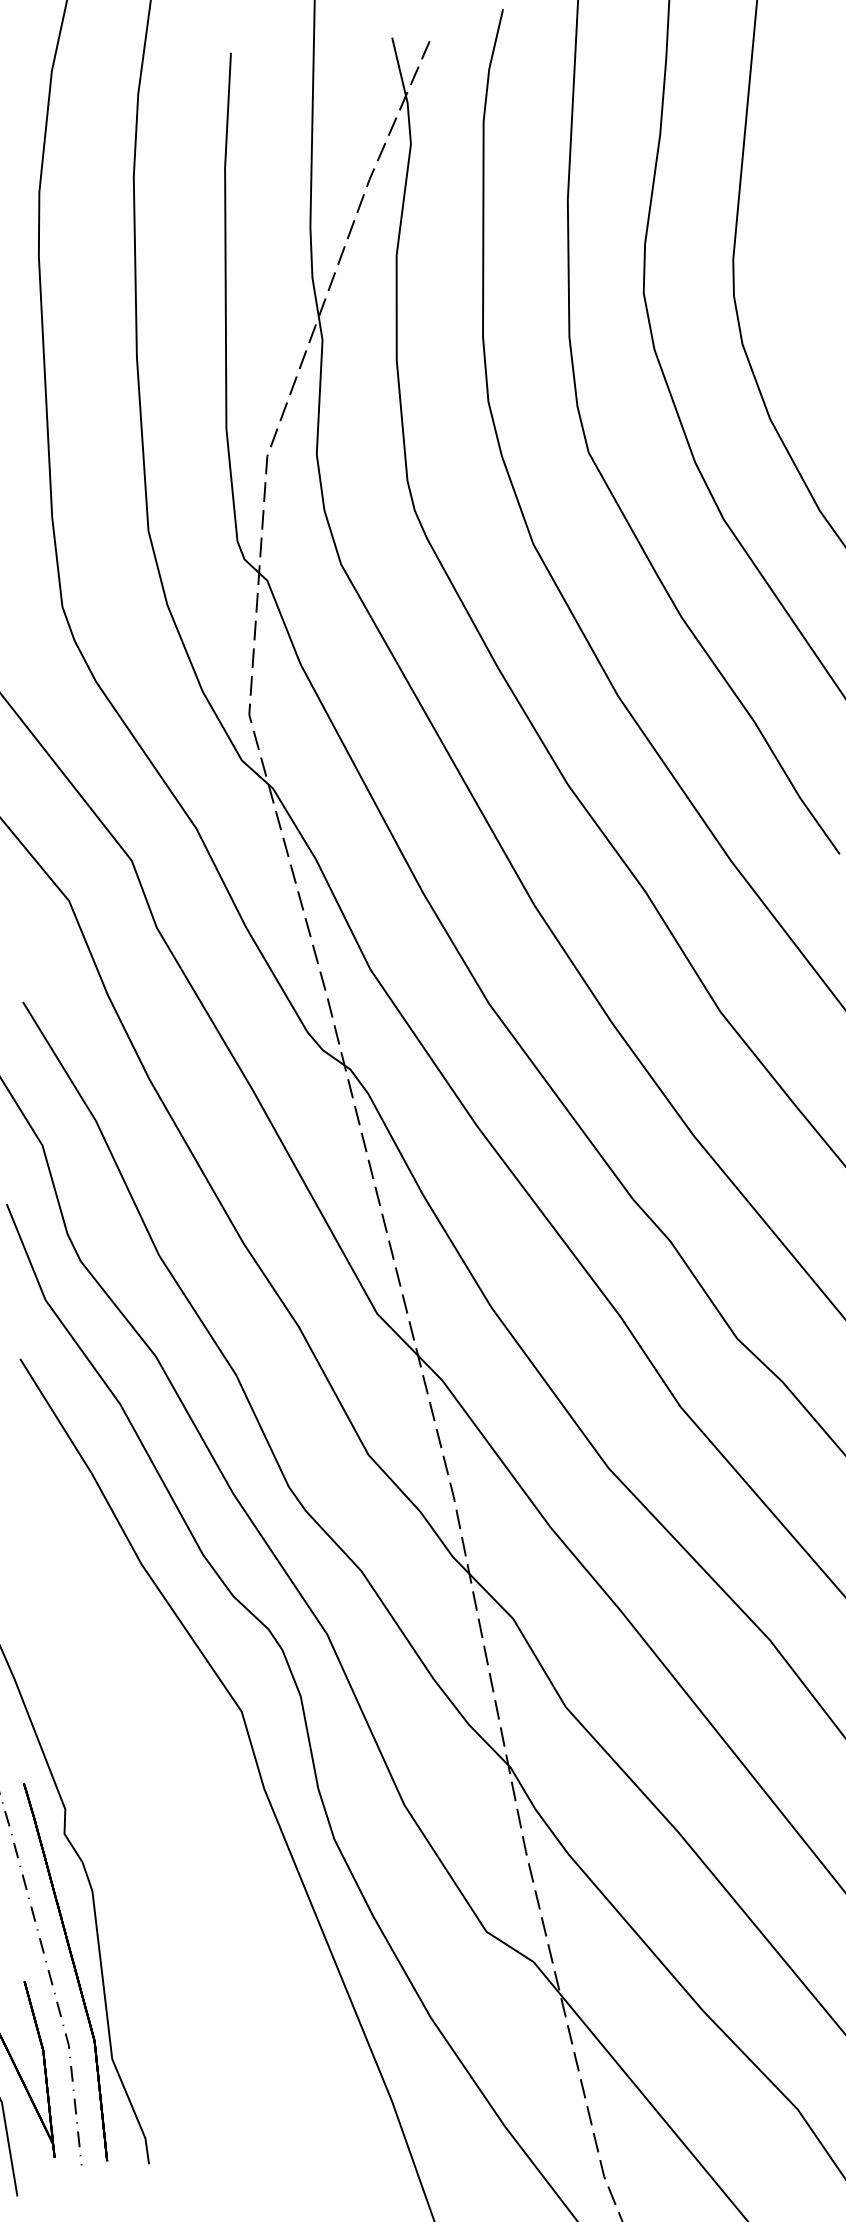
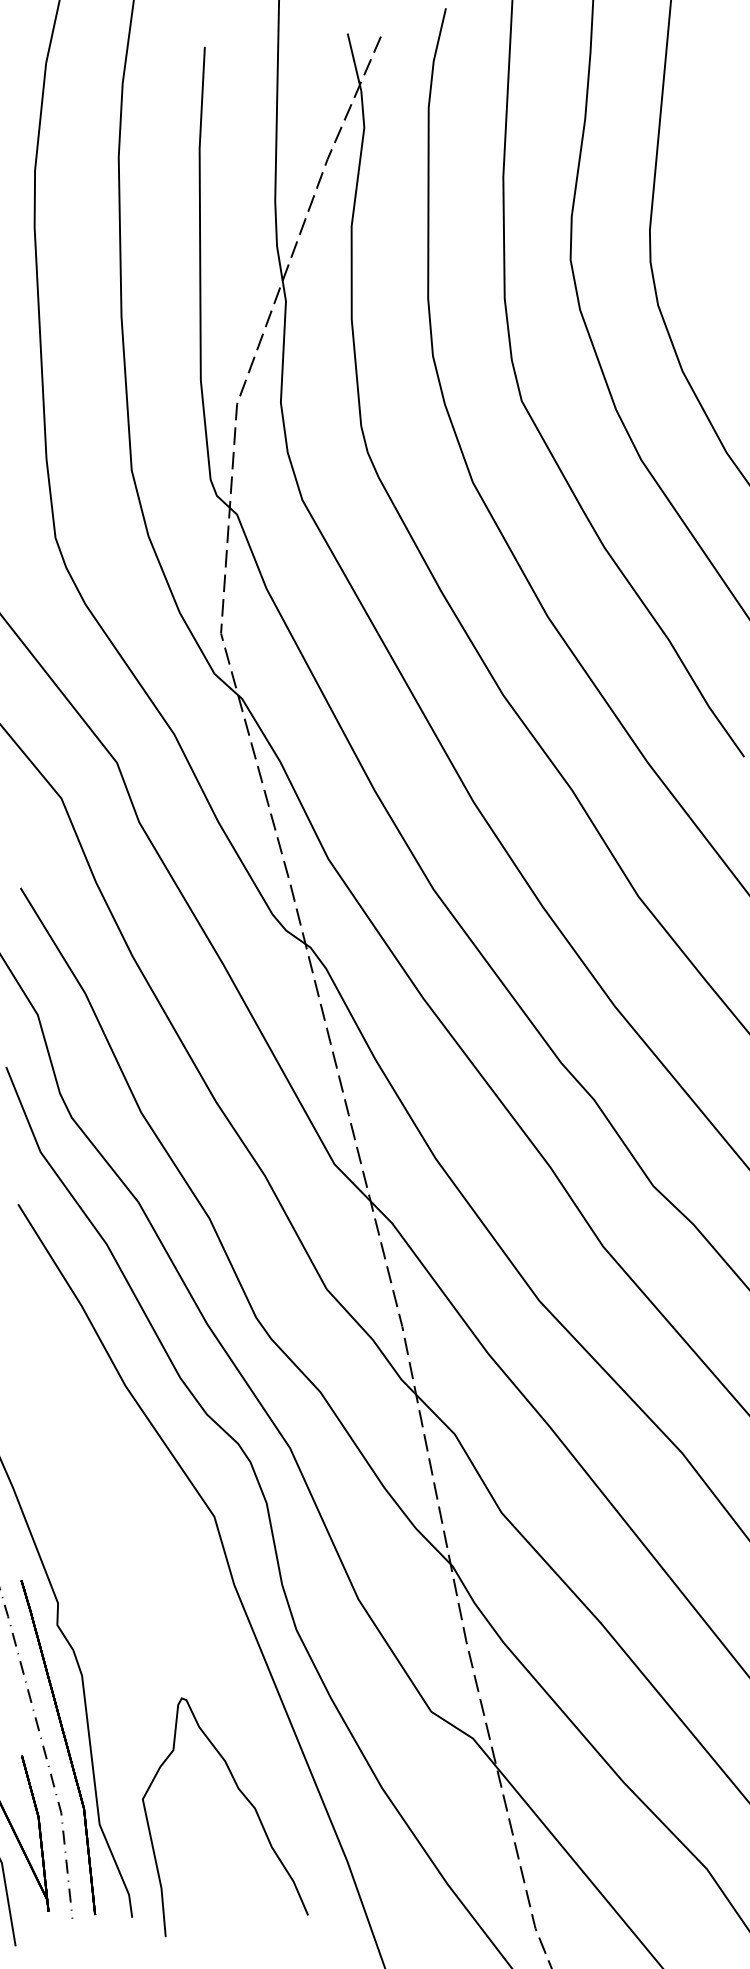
curve: (280, 2034) -> (248, 1802), added

